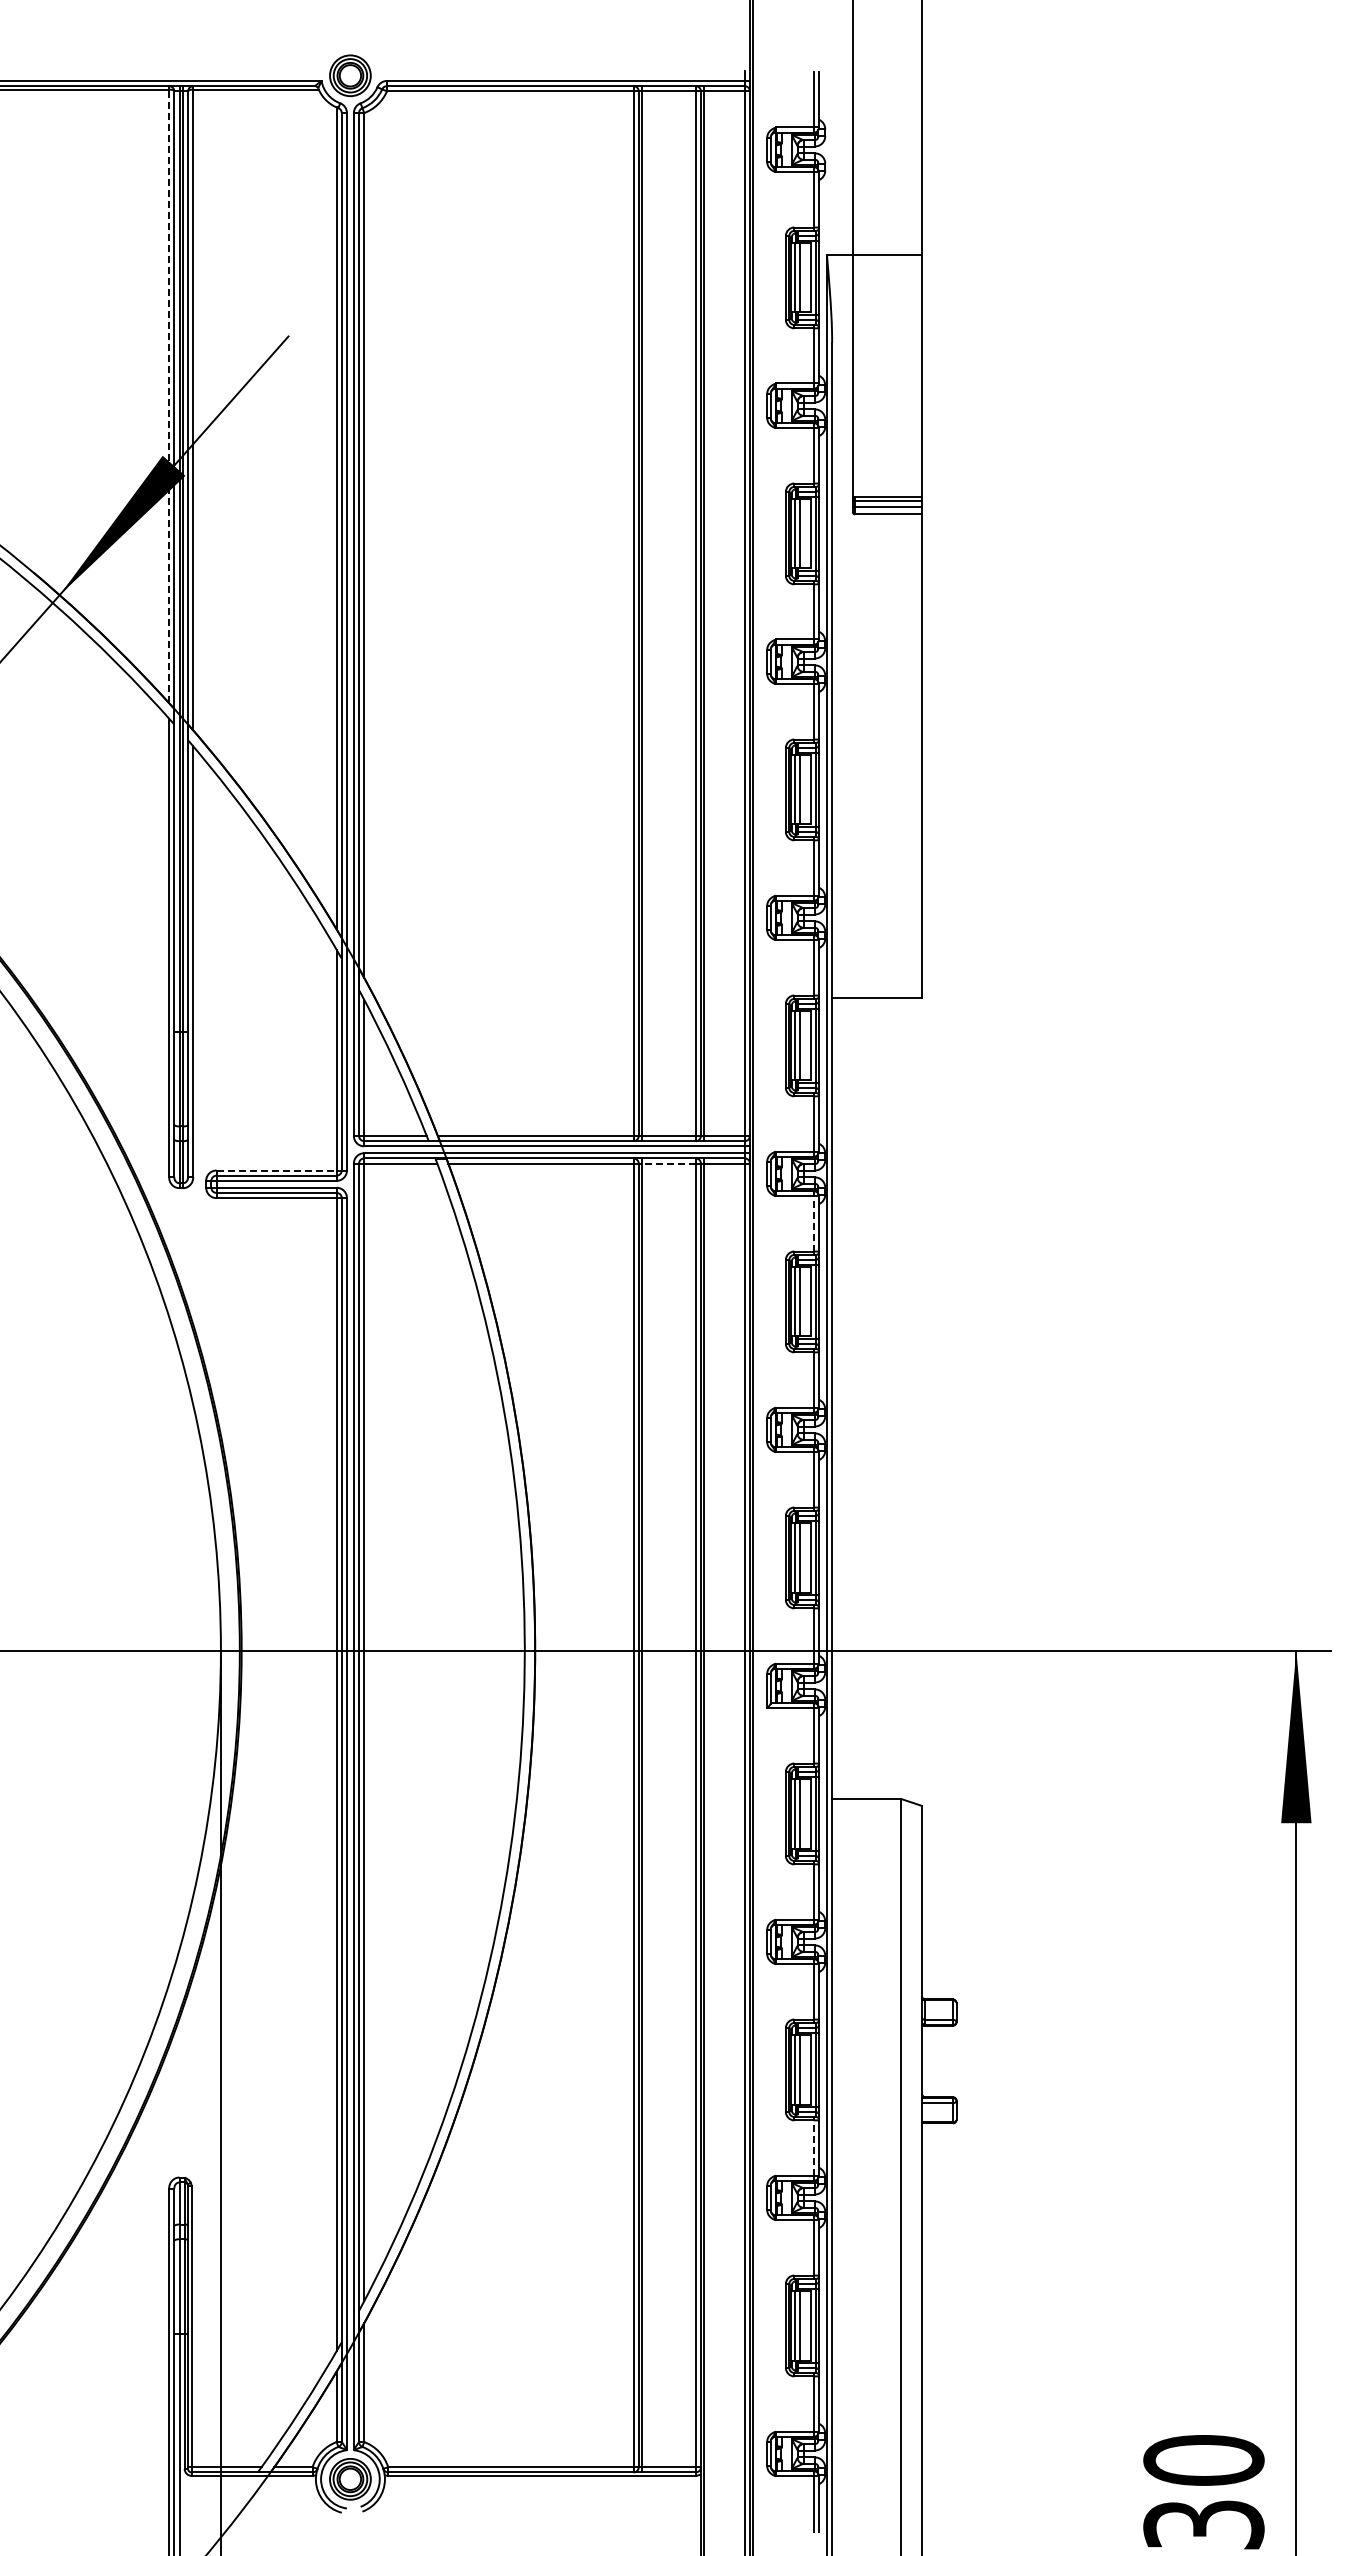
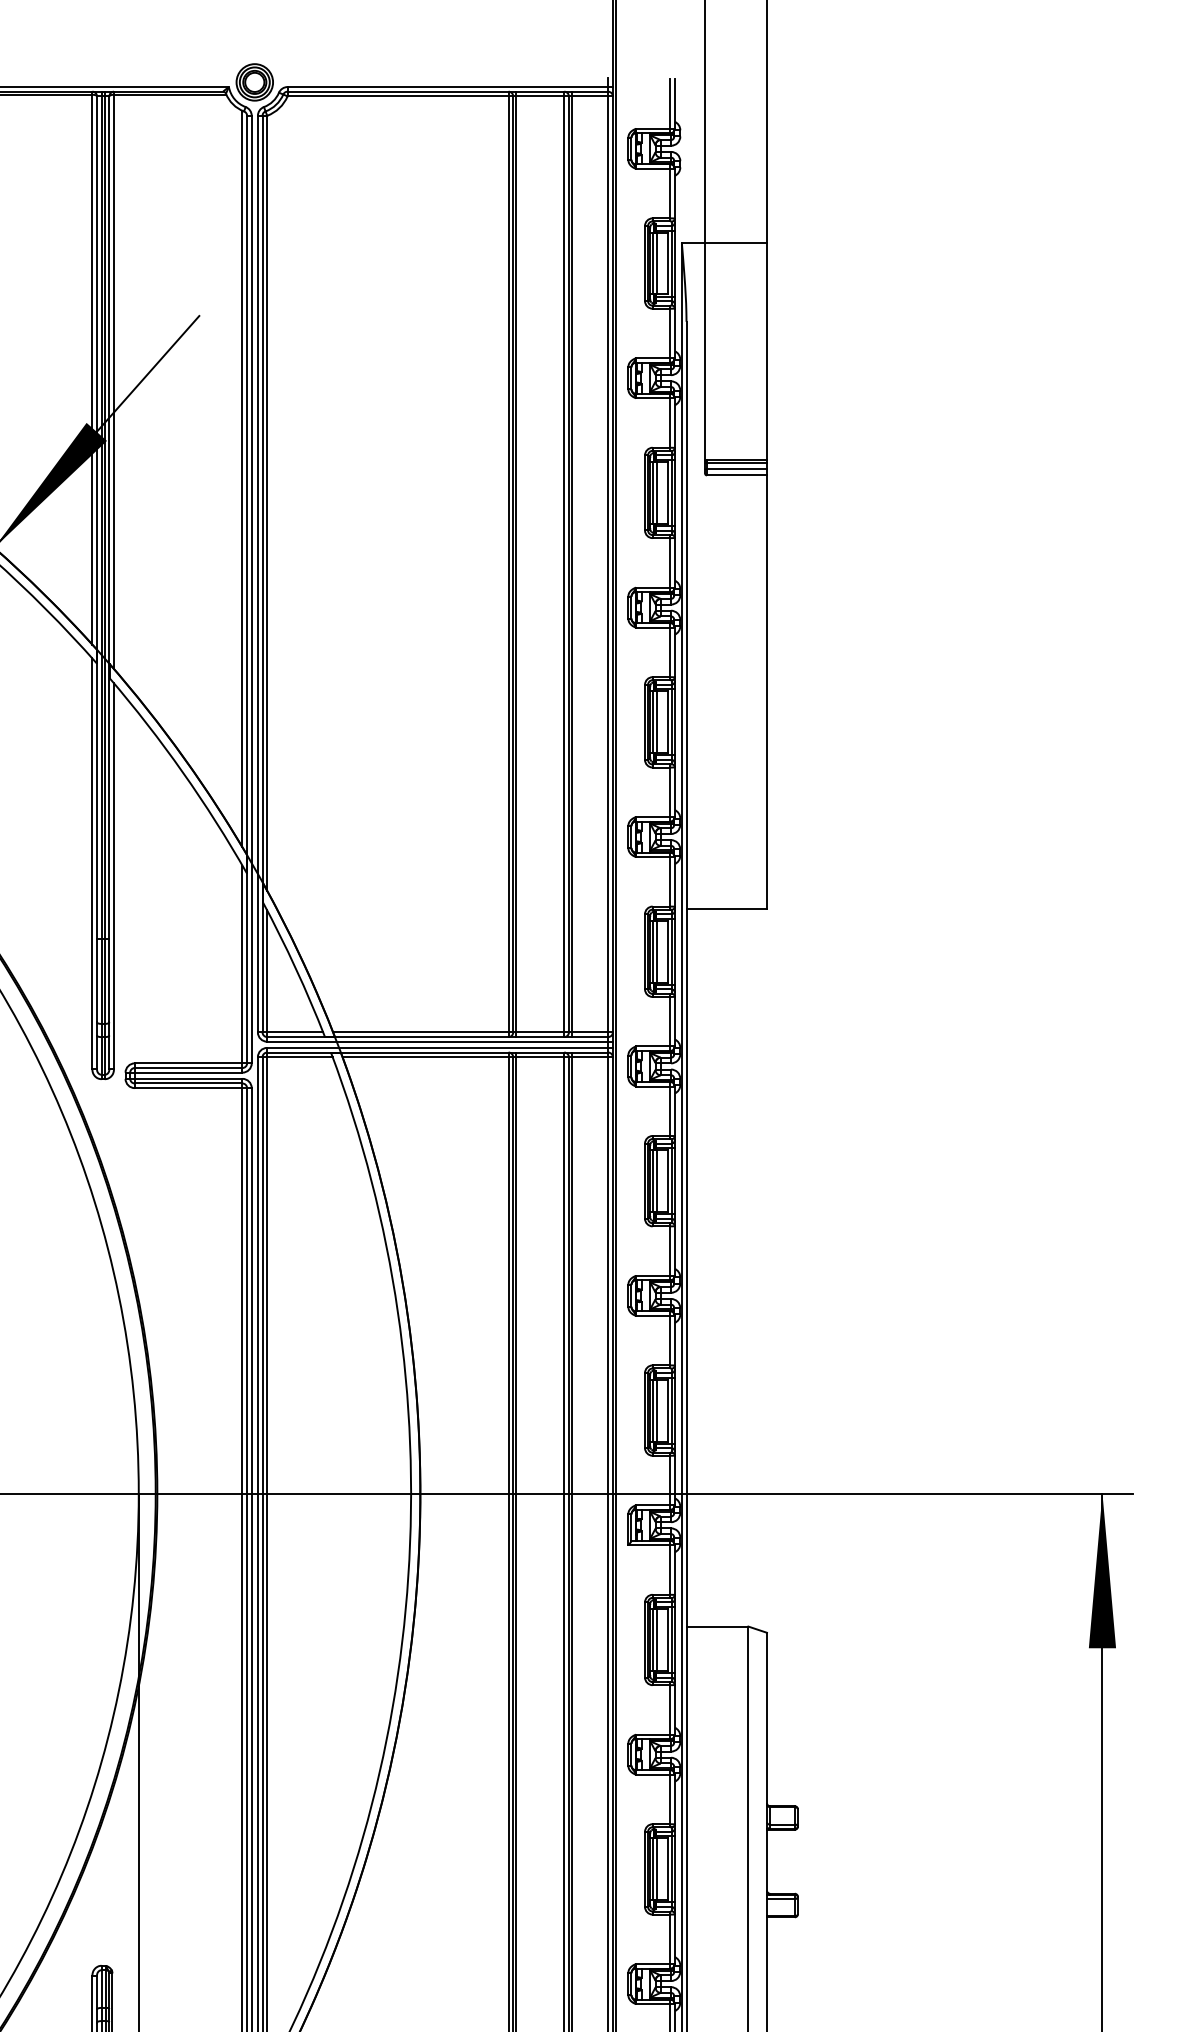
line: (169, 396) -> (92, 369), dashed -> solid
line: (669, 1163) -> (540, 1057), dashed -> solid
line: (277, 1170) -> (189, 1063), dashed -> solid
line: (813, 1223) -> (669, 1110), dashed -> solid
line: (813, 2147) -> (669, 1938), dashed -> solid

